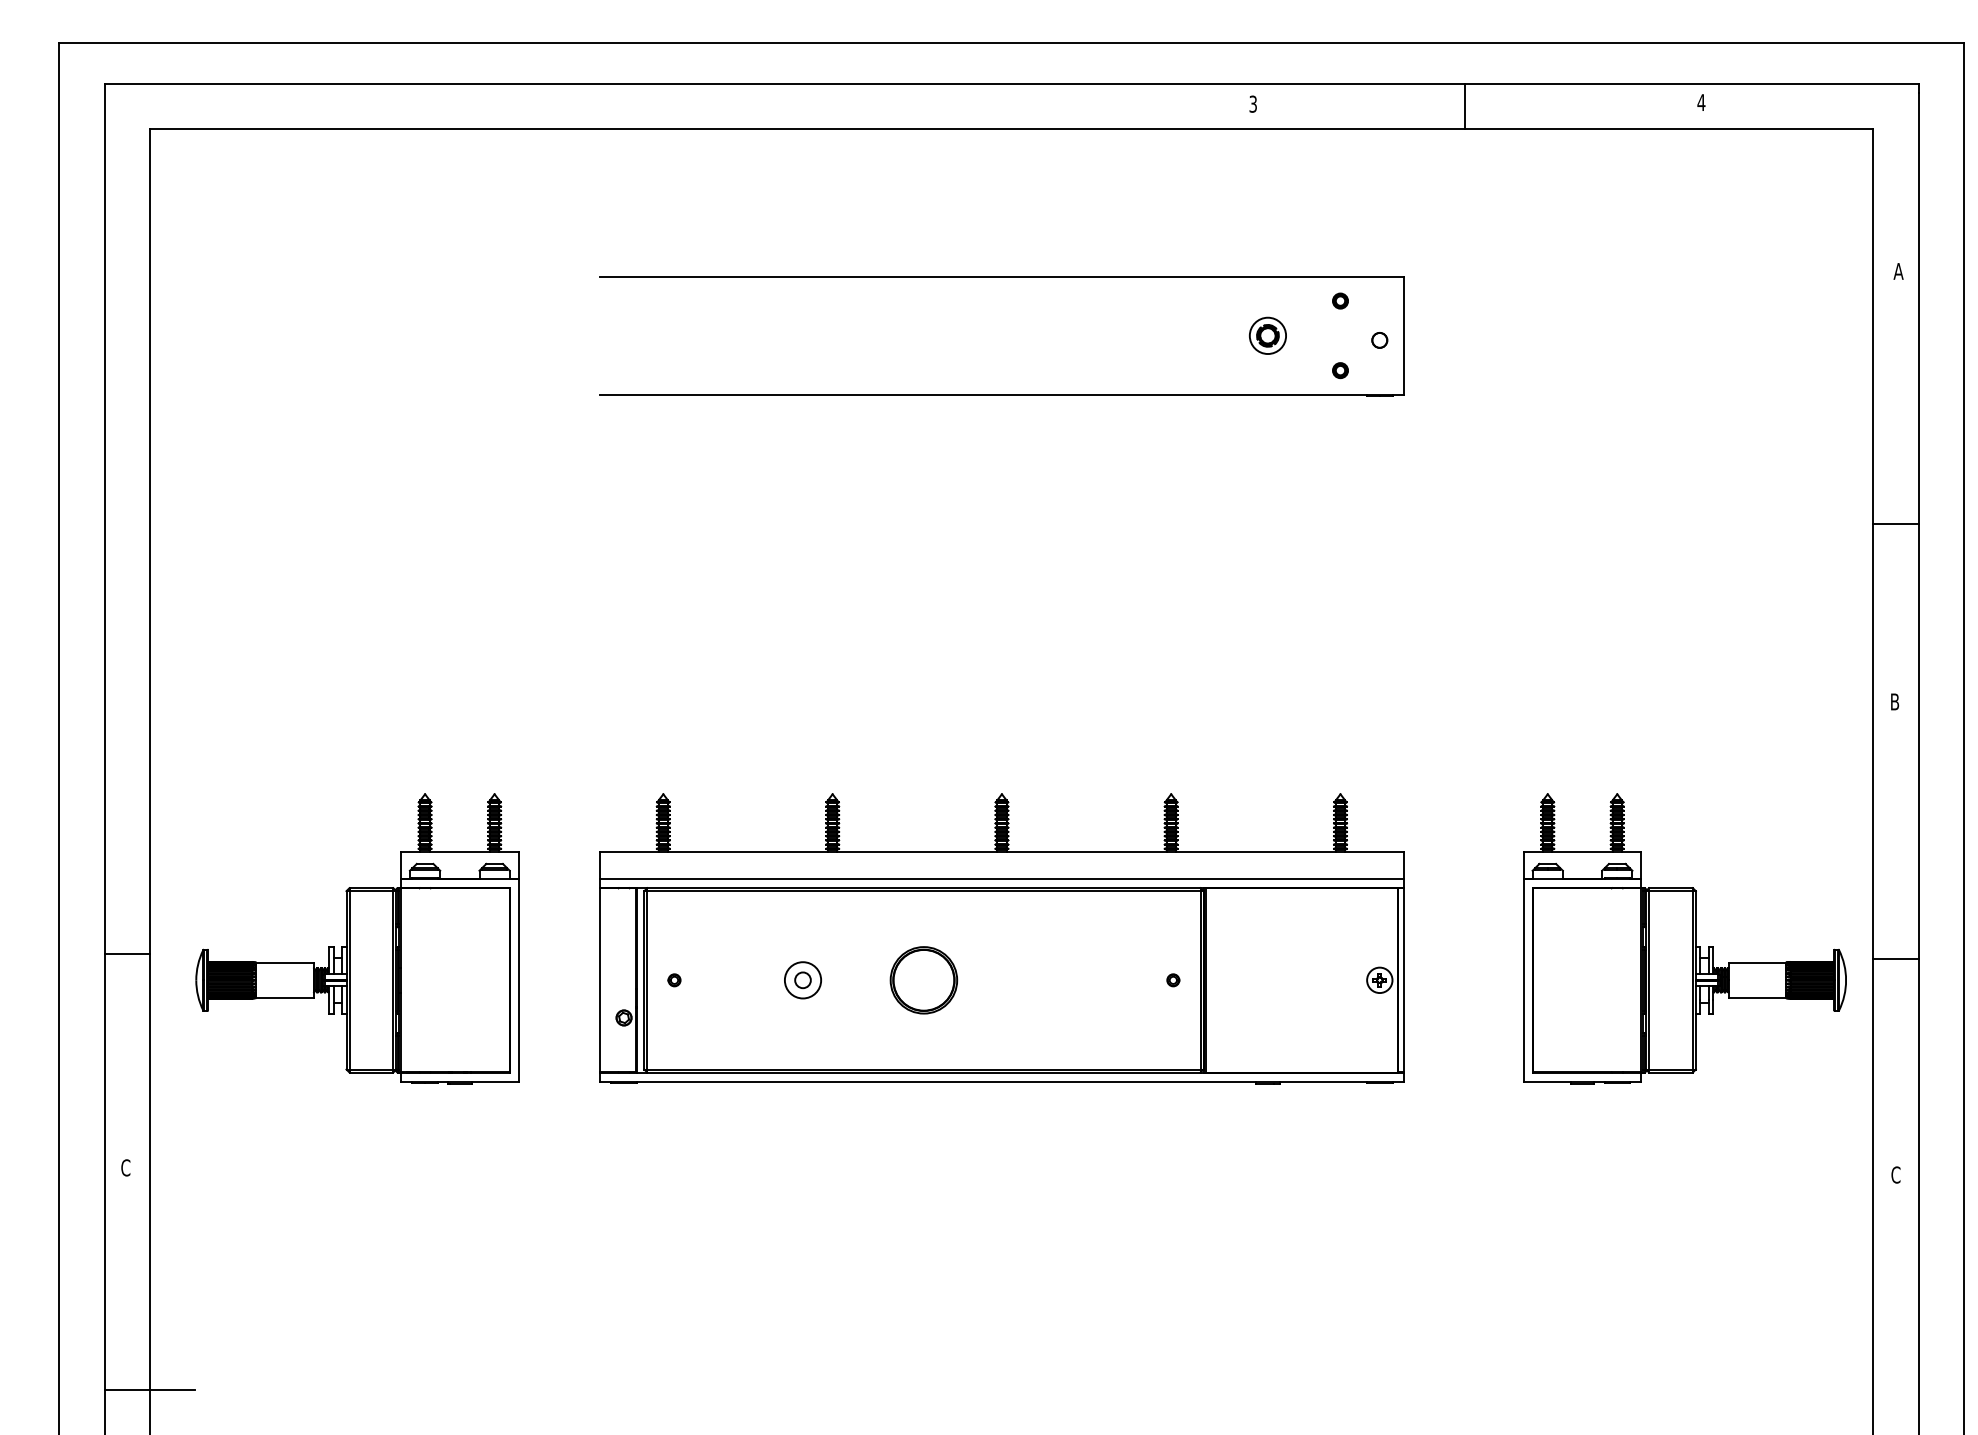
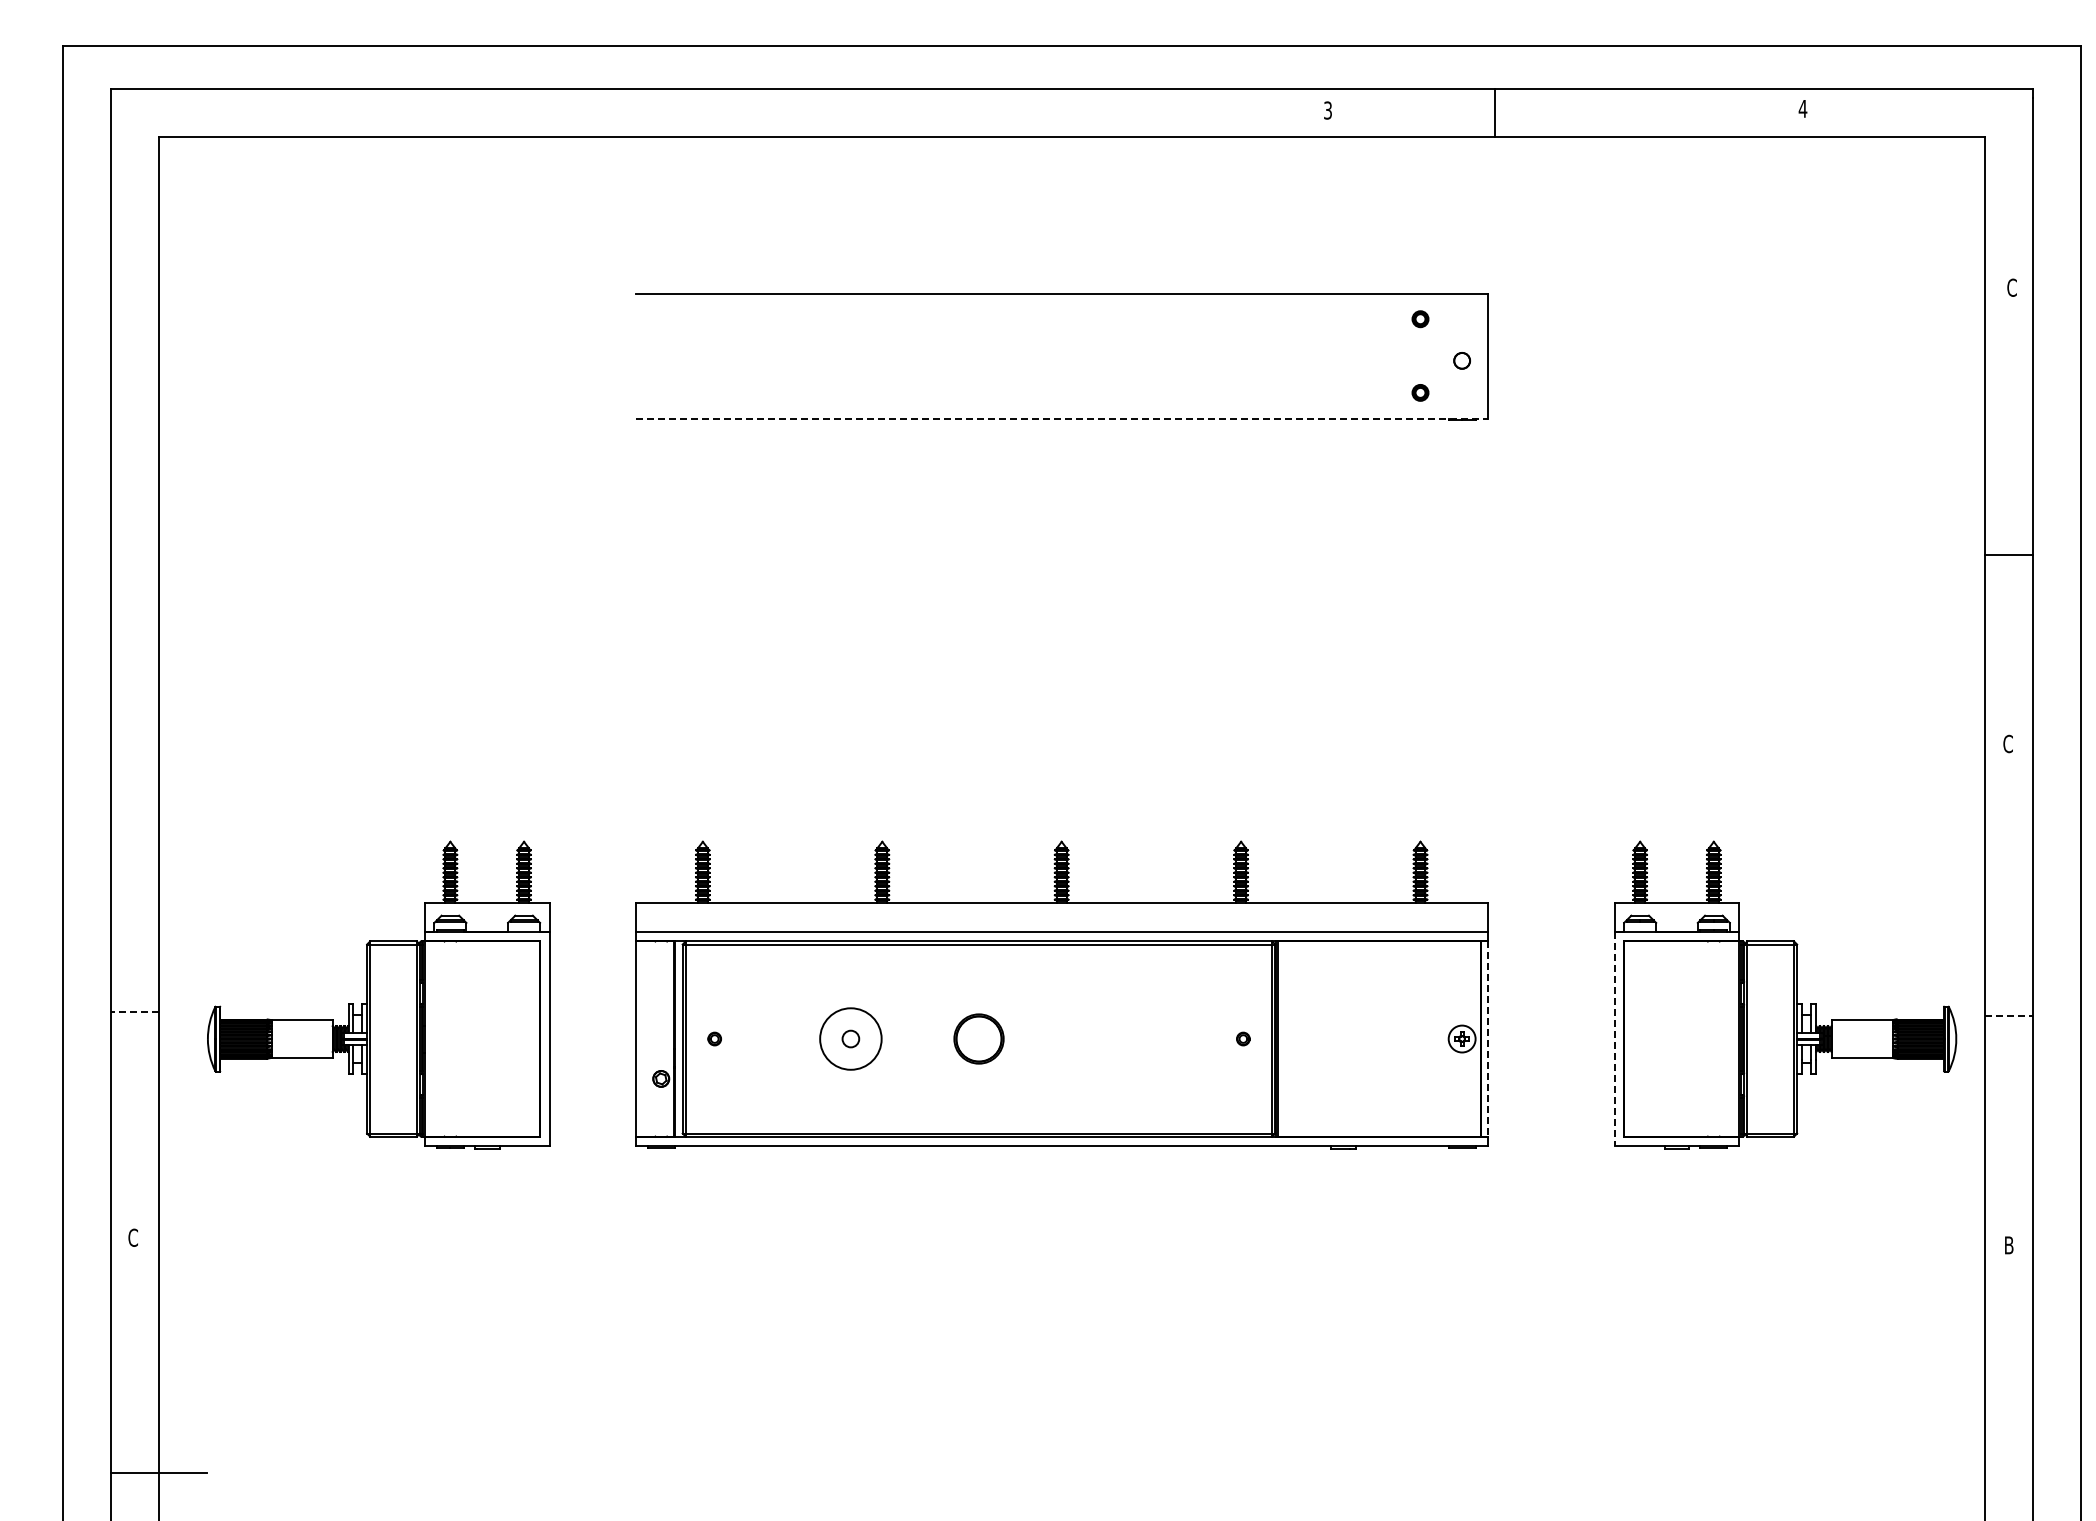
line: (1465, 106) -> (1494, 112), moved
text: (1898, 271) -> (2011, 287), A -> C
part: (1267, 336) -> (1343, 356), removed
line: (1002, 394) -> (1062, 418), solid -> dashed
text: (1894, 701) -> (2007, 743), B -> C
line: (127, 954) -> (134, 1011), solid -> dashed
line: (1896, 959) -> (2009, 1016), solid -> dashed
circle: (802, 979) -> (850, 1038), size x1.6
part: (923, 979) -> (978, 1038), size x0.7
line: (1403, 980) -> (1487, 1039), solid -> dashed
line: (1523, 980) -> (1614, 1039), solid -> dashed
text: (1895, 1175) -> (2008, 1245), C -> B

